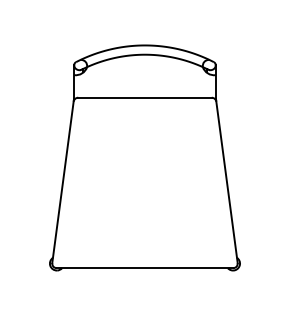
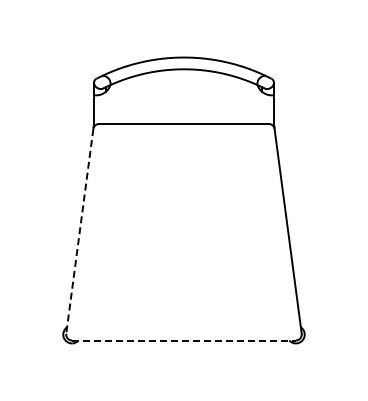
line: (62, 182) -> (79, 231), solid -> dashed
line: (144, 268) -> (183, 340), solid -> dashed

